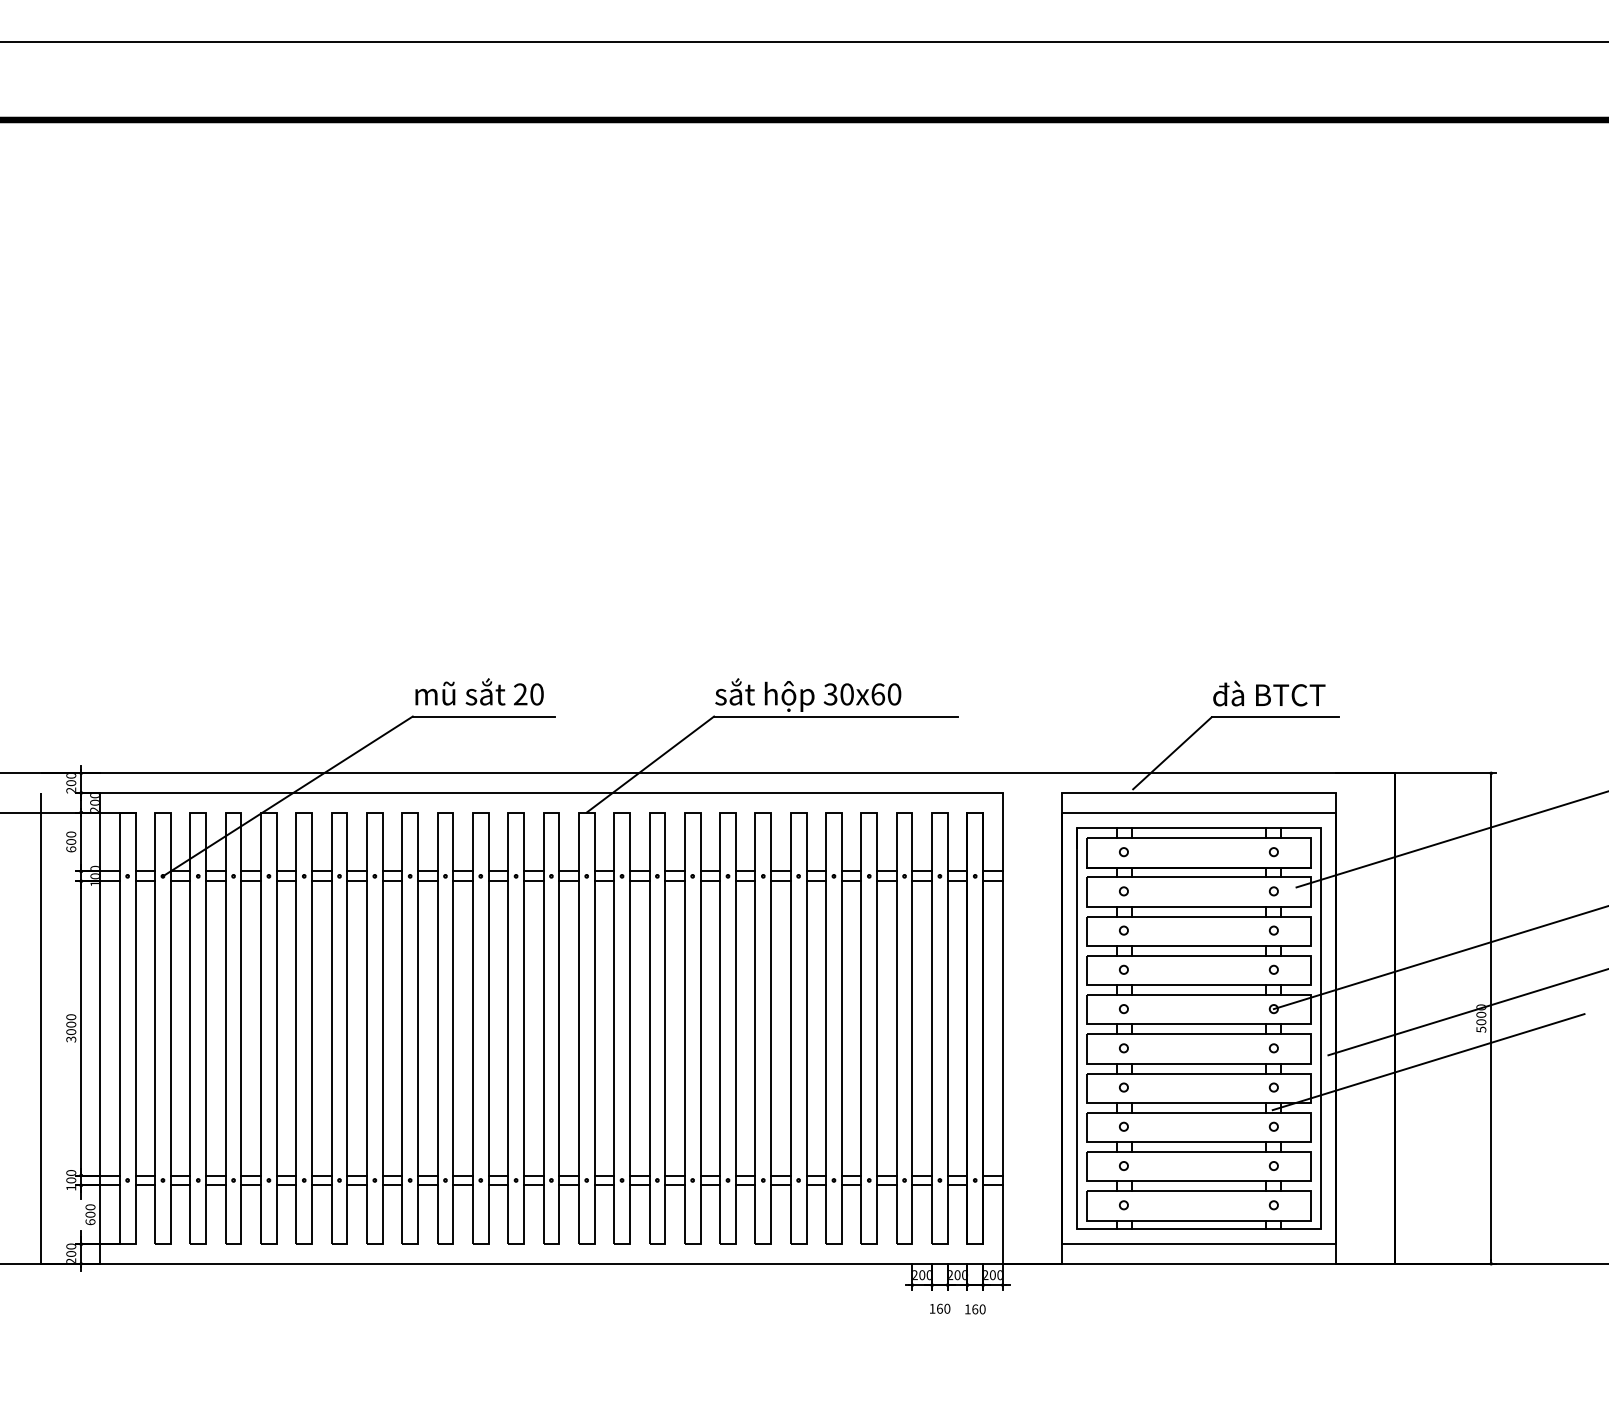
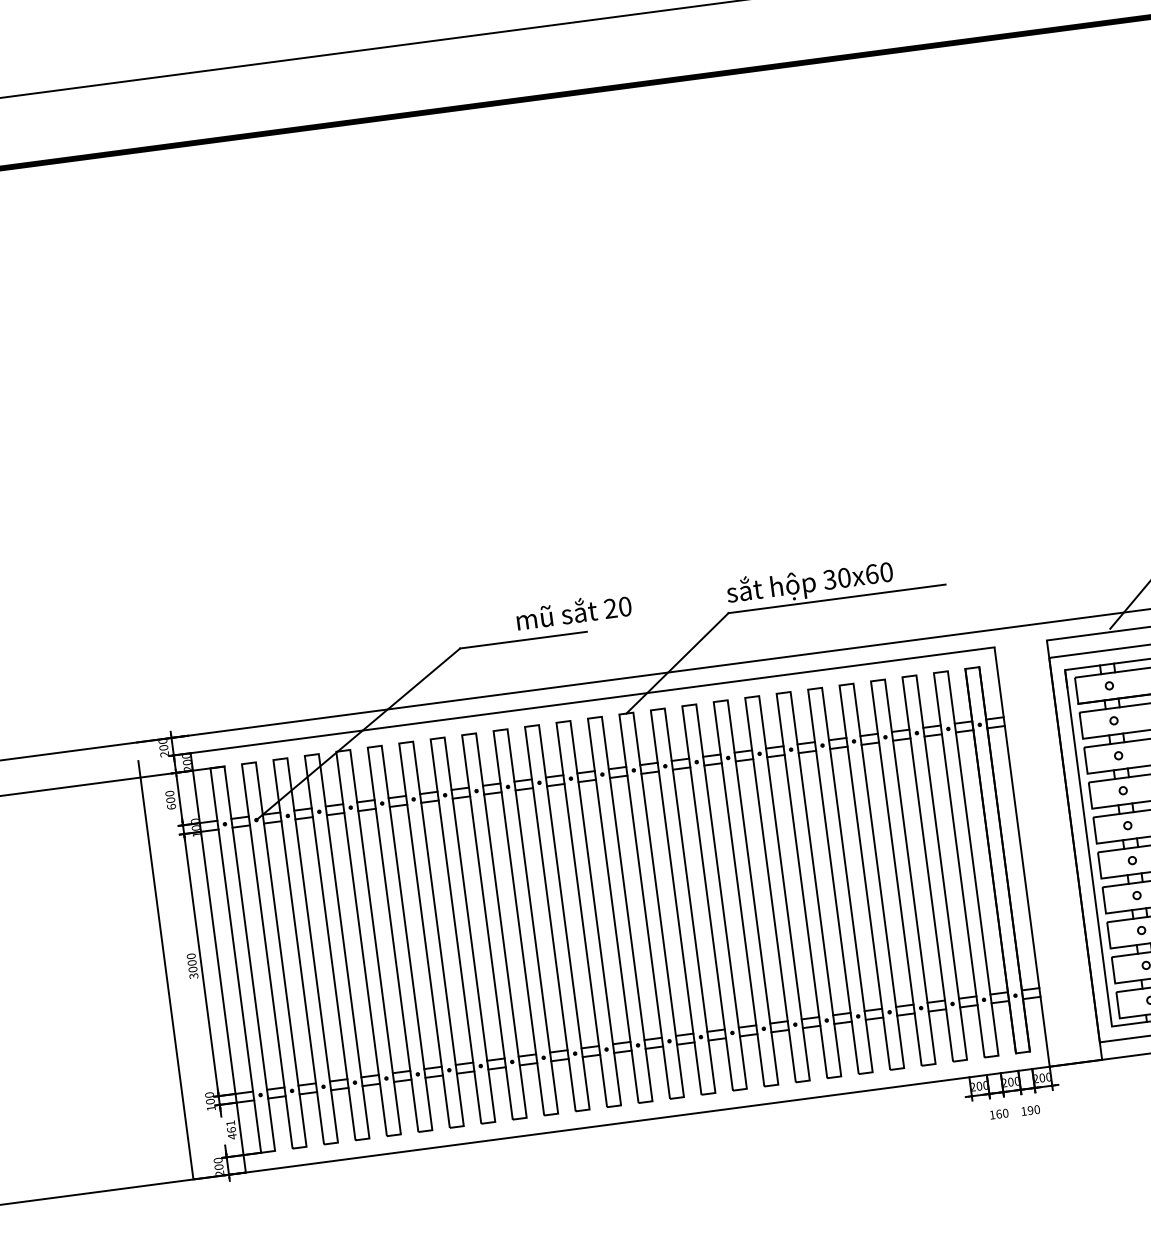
text: (479, 691) -> (573, 610), moved
text: (90, 1214) -> (231, 1129), 600 -> 461
text: (975, 1309) -> (1030, 1110), 160 -> 190

